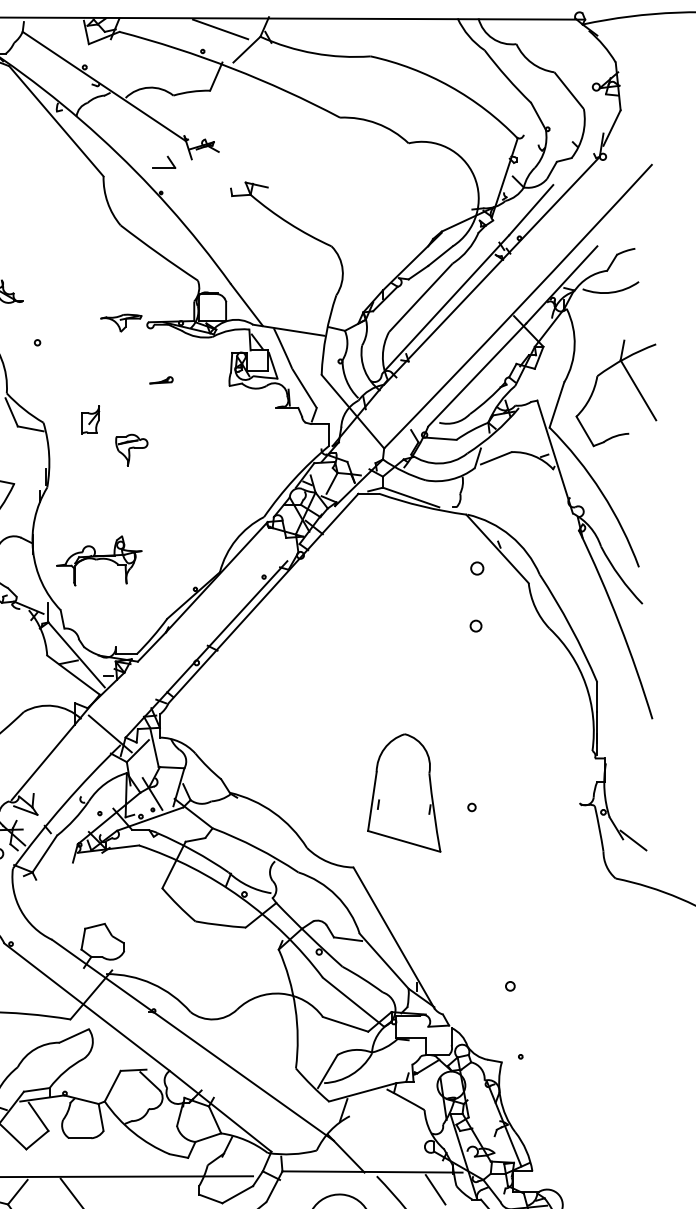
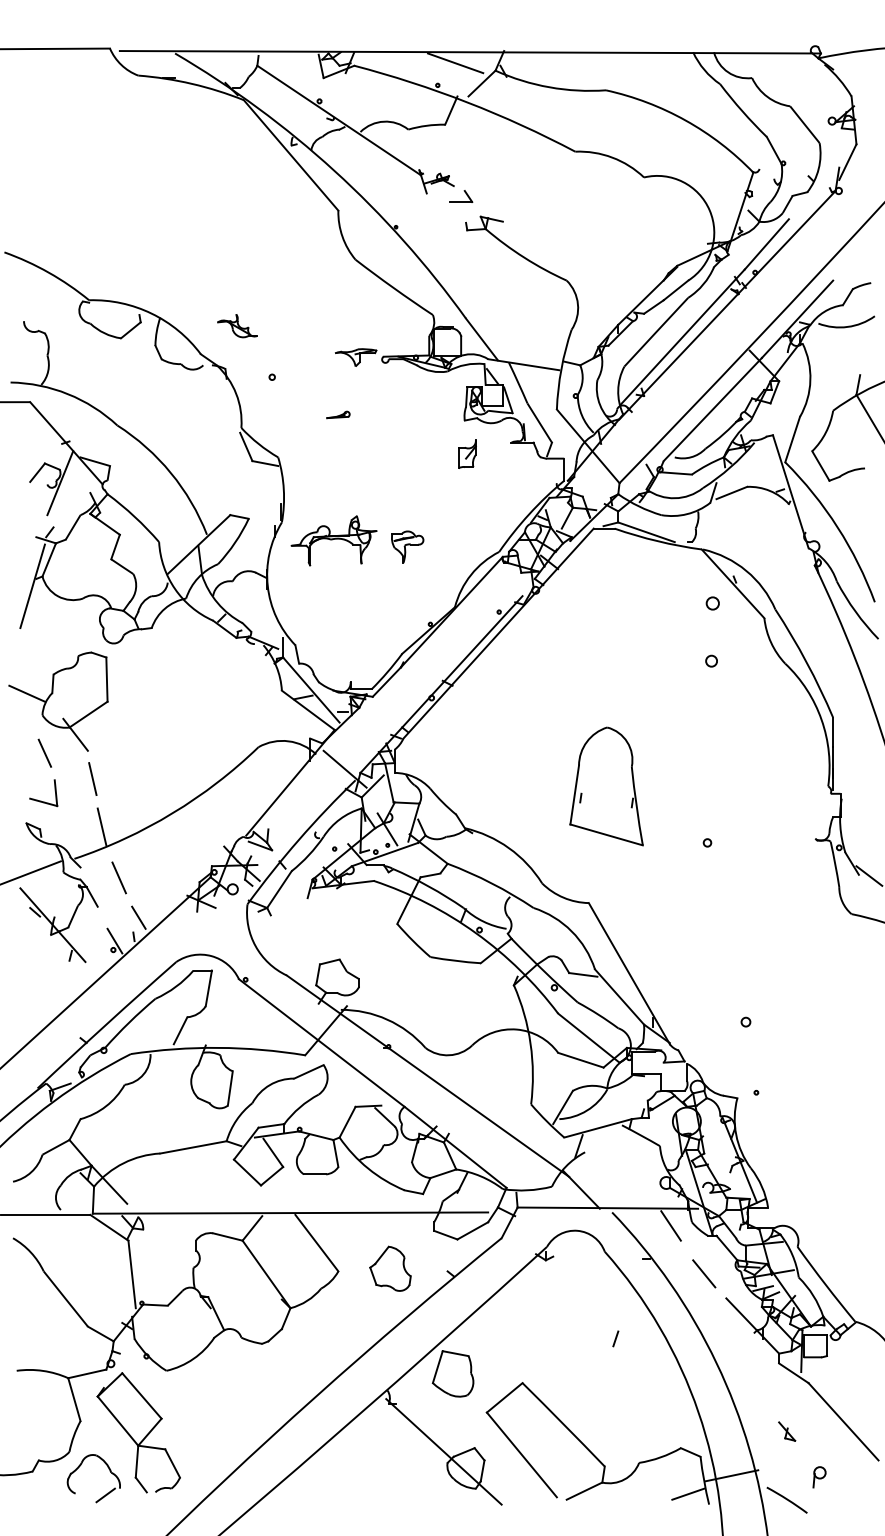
part: (164, 162) -> (461, 196), moved
part: (161, 379) -> (338, 414), moved
part: (90, 418) -> (467, 453), moved
part: (131, 449) -> (407, 546), moved
part: (98, 560) -> (333, 540), moved
part: (404, 793) -> (606, 786), moved

